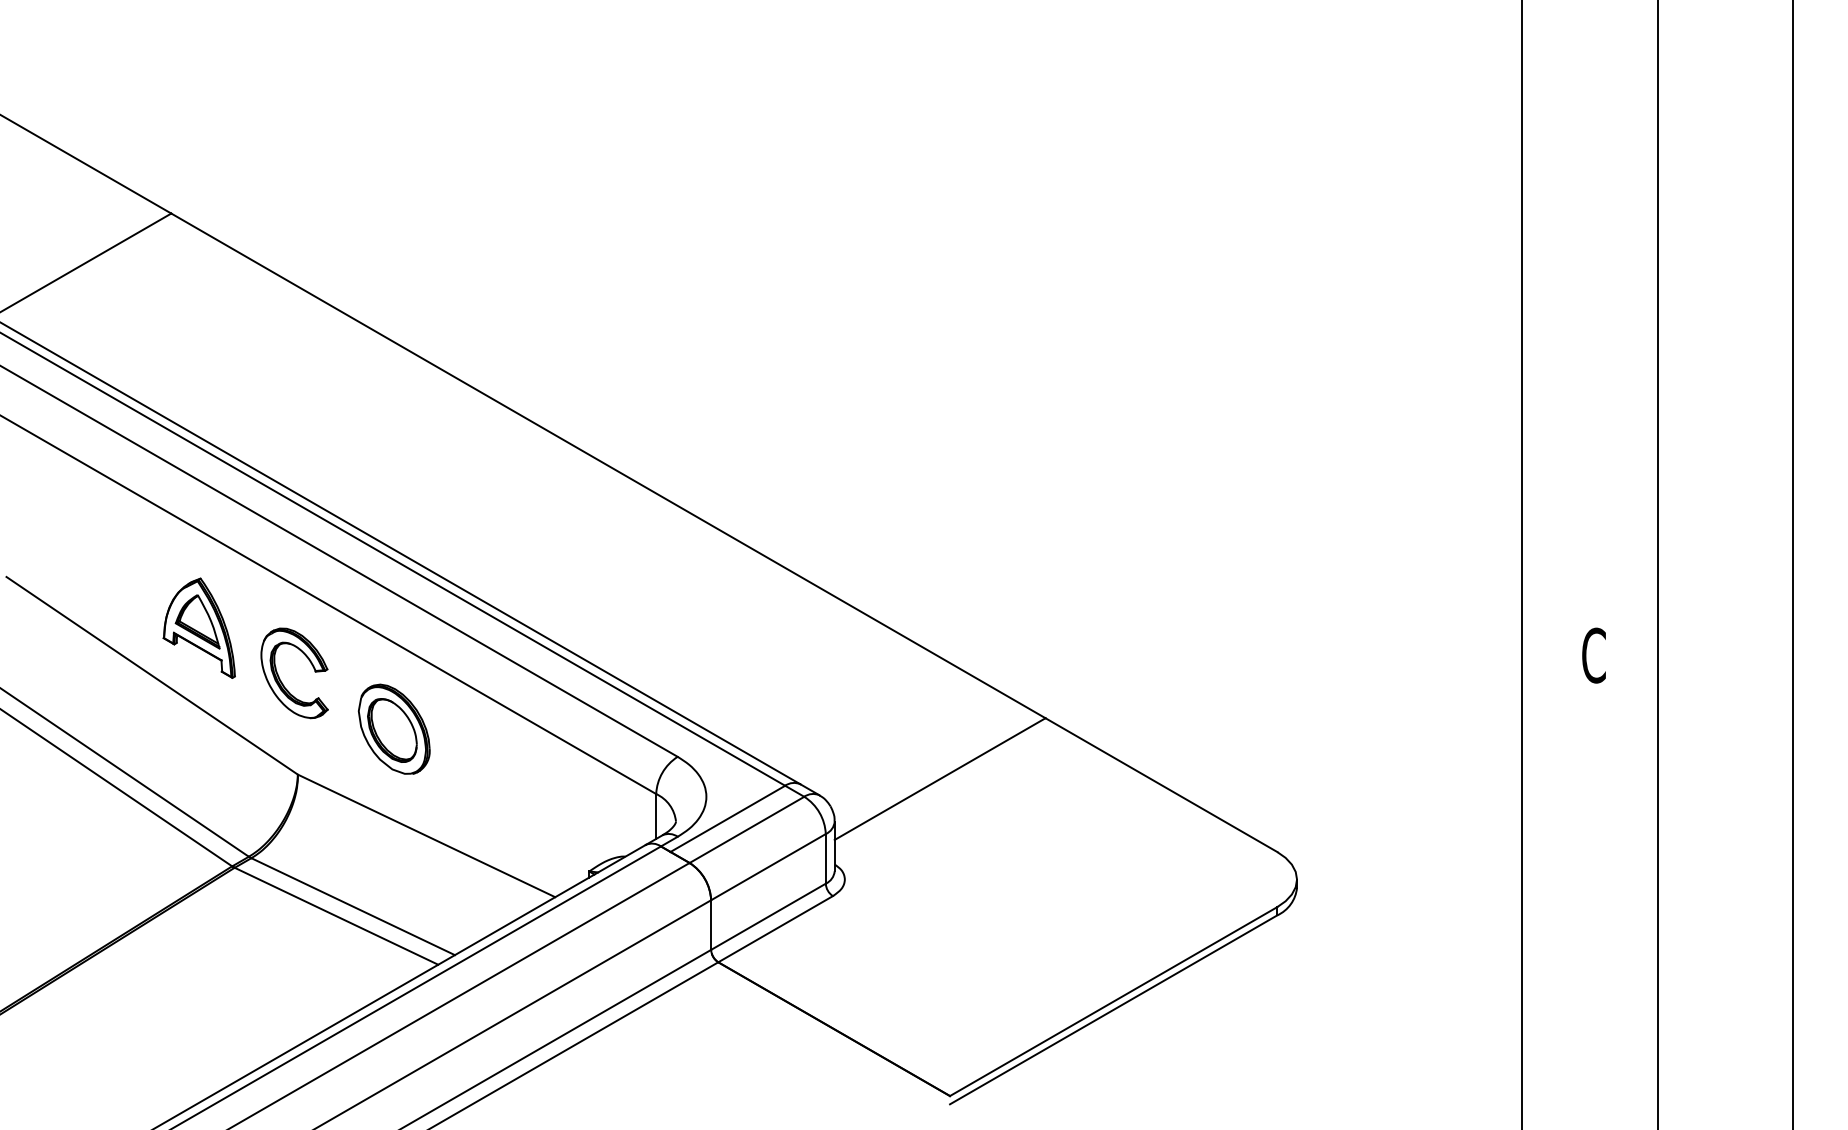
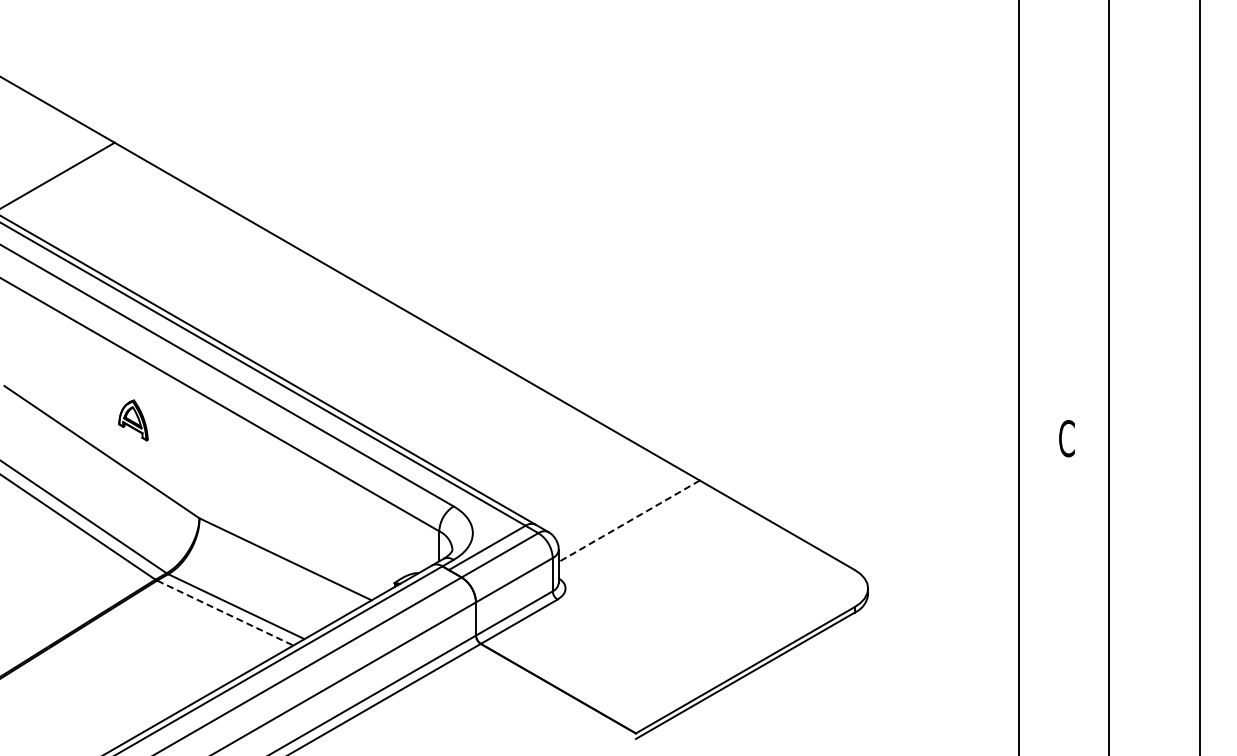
part: (199, 628) -> (133, 420), size x0.6
part: (281, 679) -> (188, 454), removed
part: (393, 728) -> (263, 487), removed
line: (938, 779) -> (628, 521), solid -> dashed
line: (336, 916) -> (225, 613), solid -> dashed

